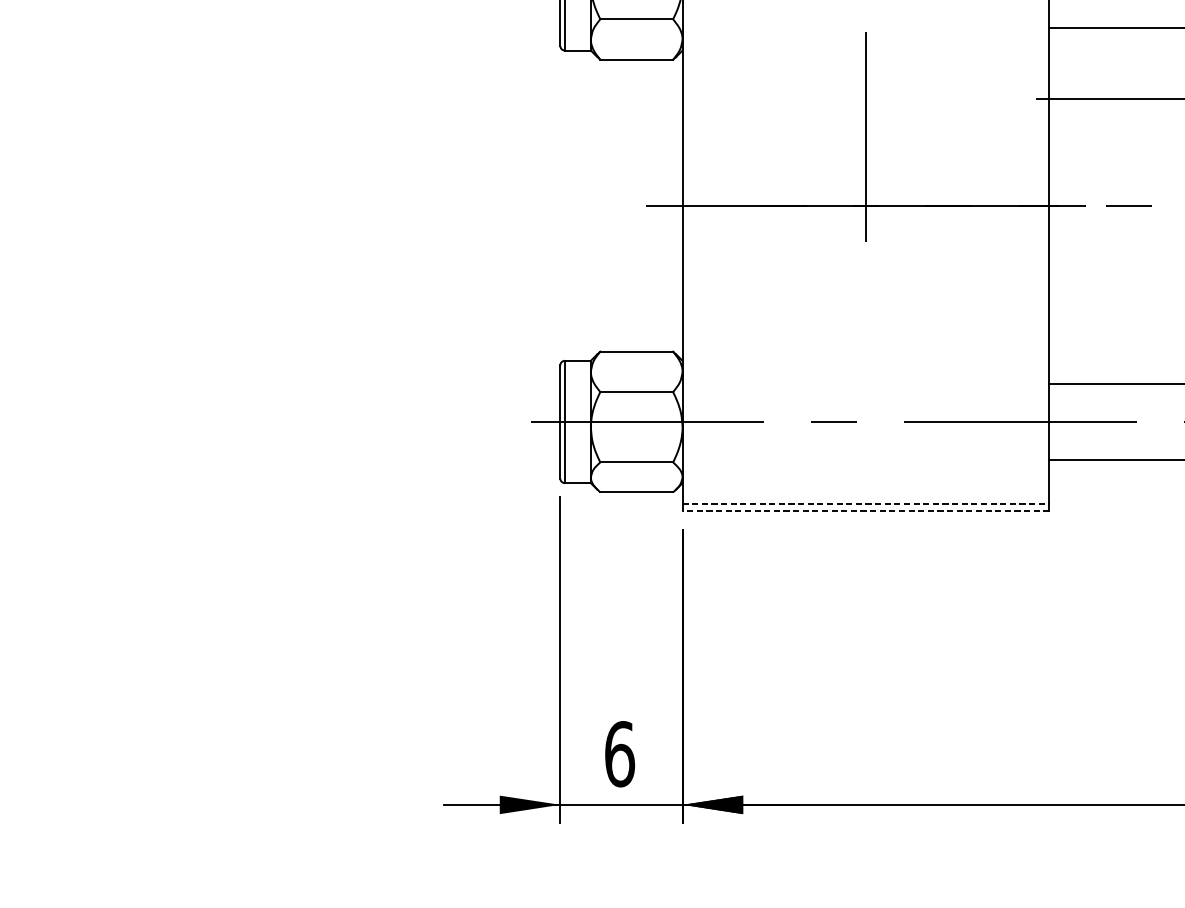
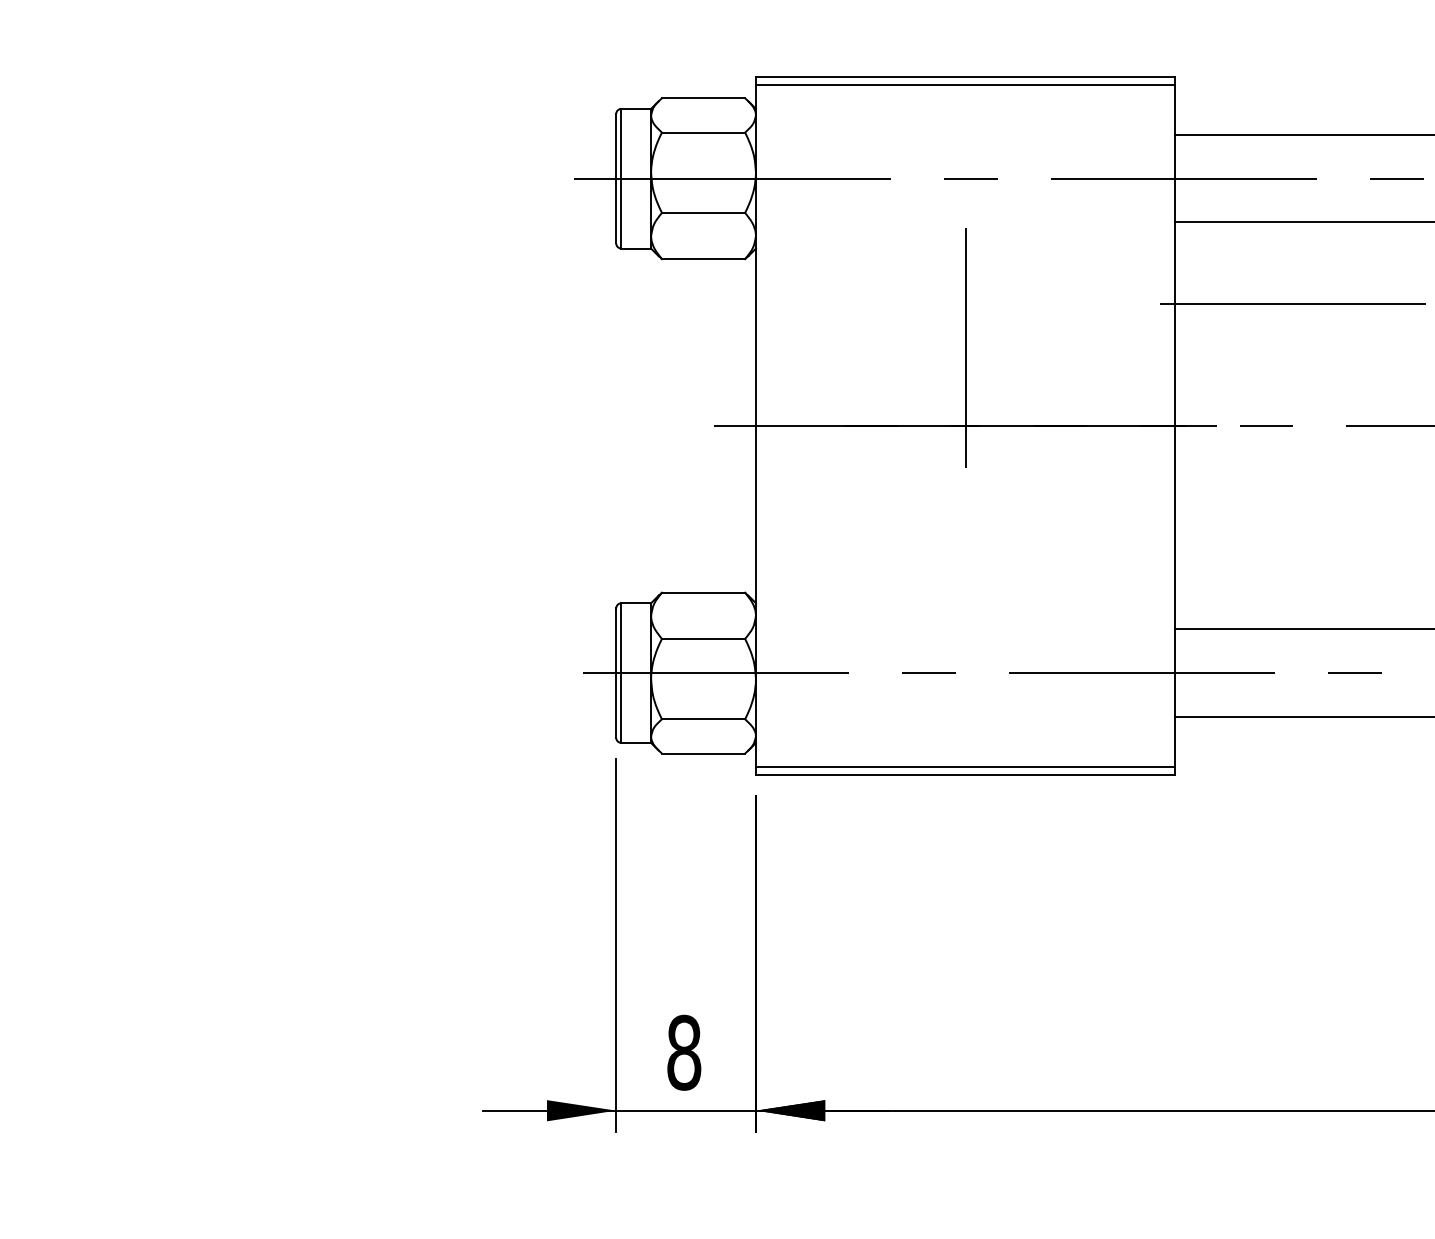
line: (865, 503) -> (965, 766), dashed -> solid
line: (865, 511) -> (965, 775), dashed -> solid
text: (620, 753) -> (684, 1052), 6 -> 8

